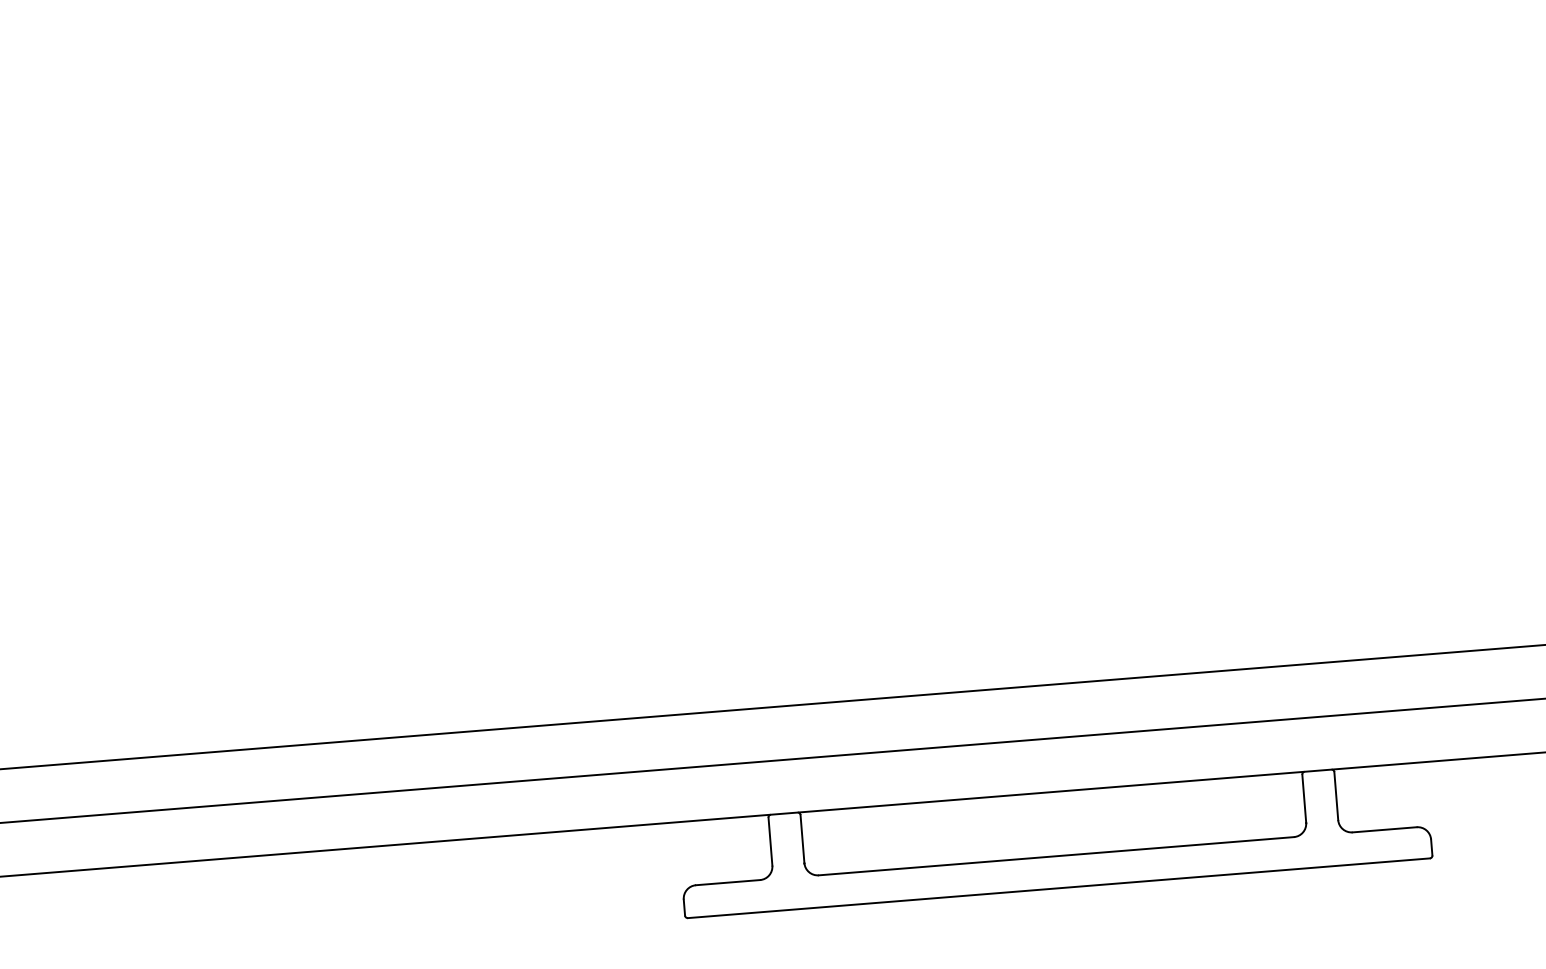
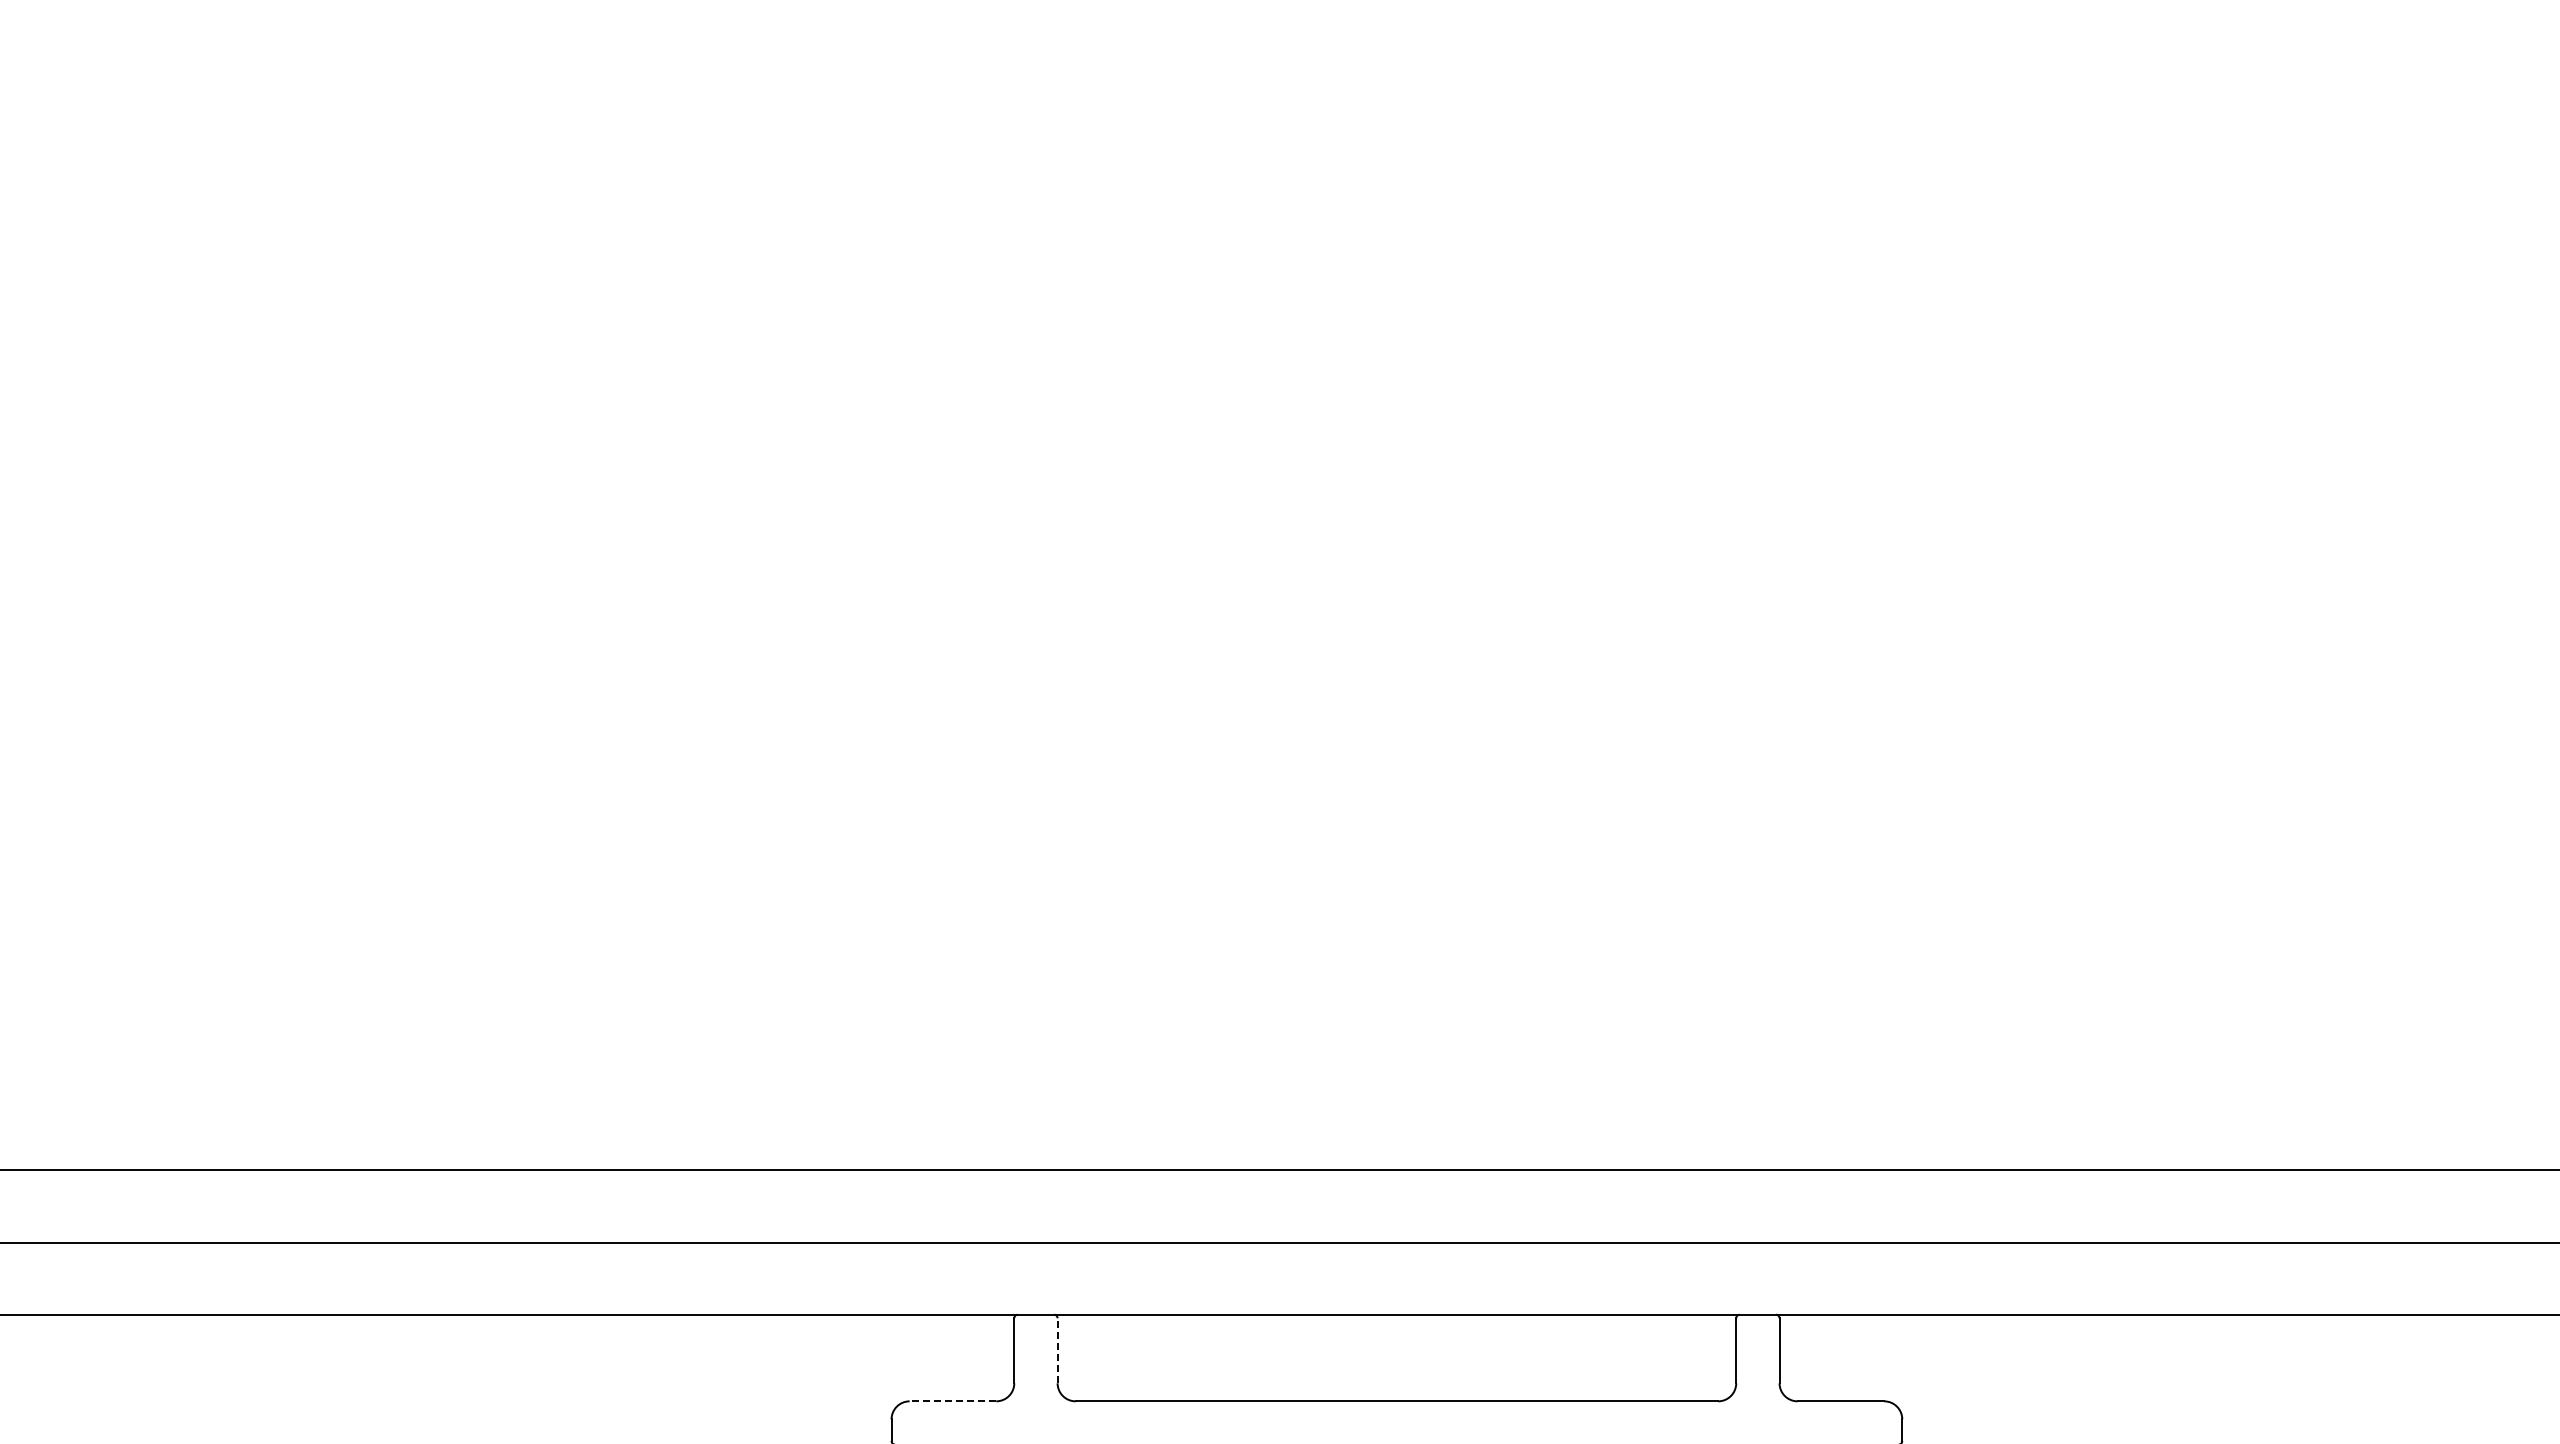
line: (802, 838) -> (1057, 1350), solid -> dashed
line: (727, 882) -> (952, 1401), solid -> dashed

